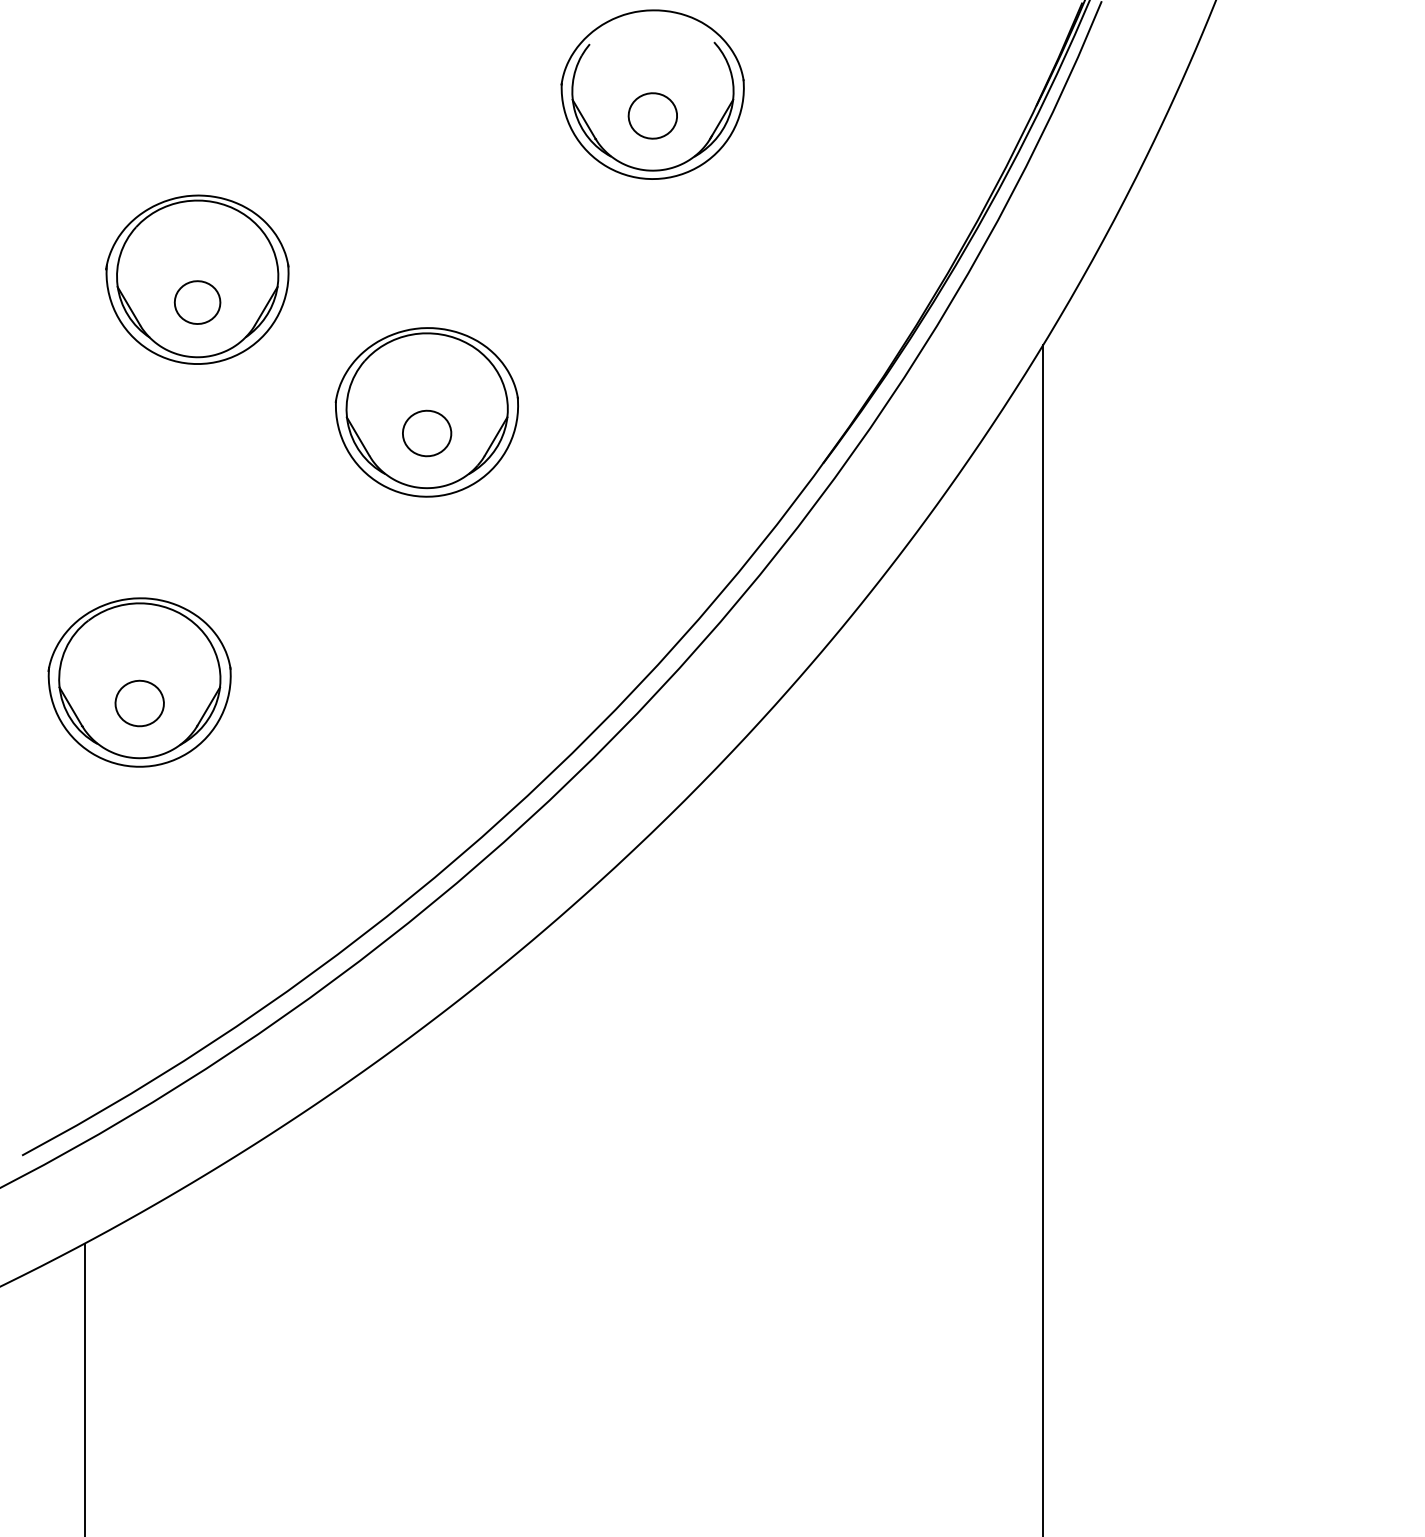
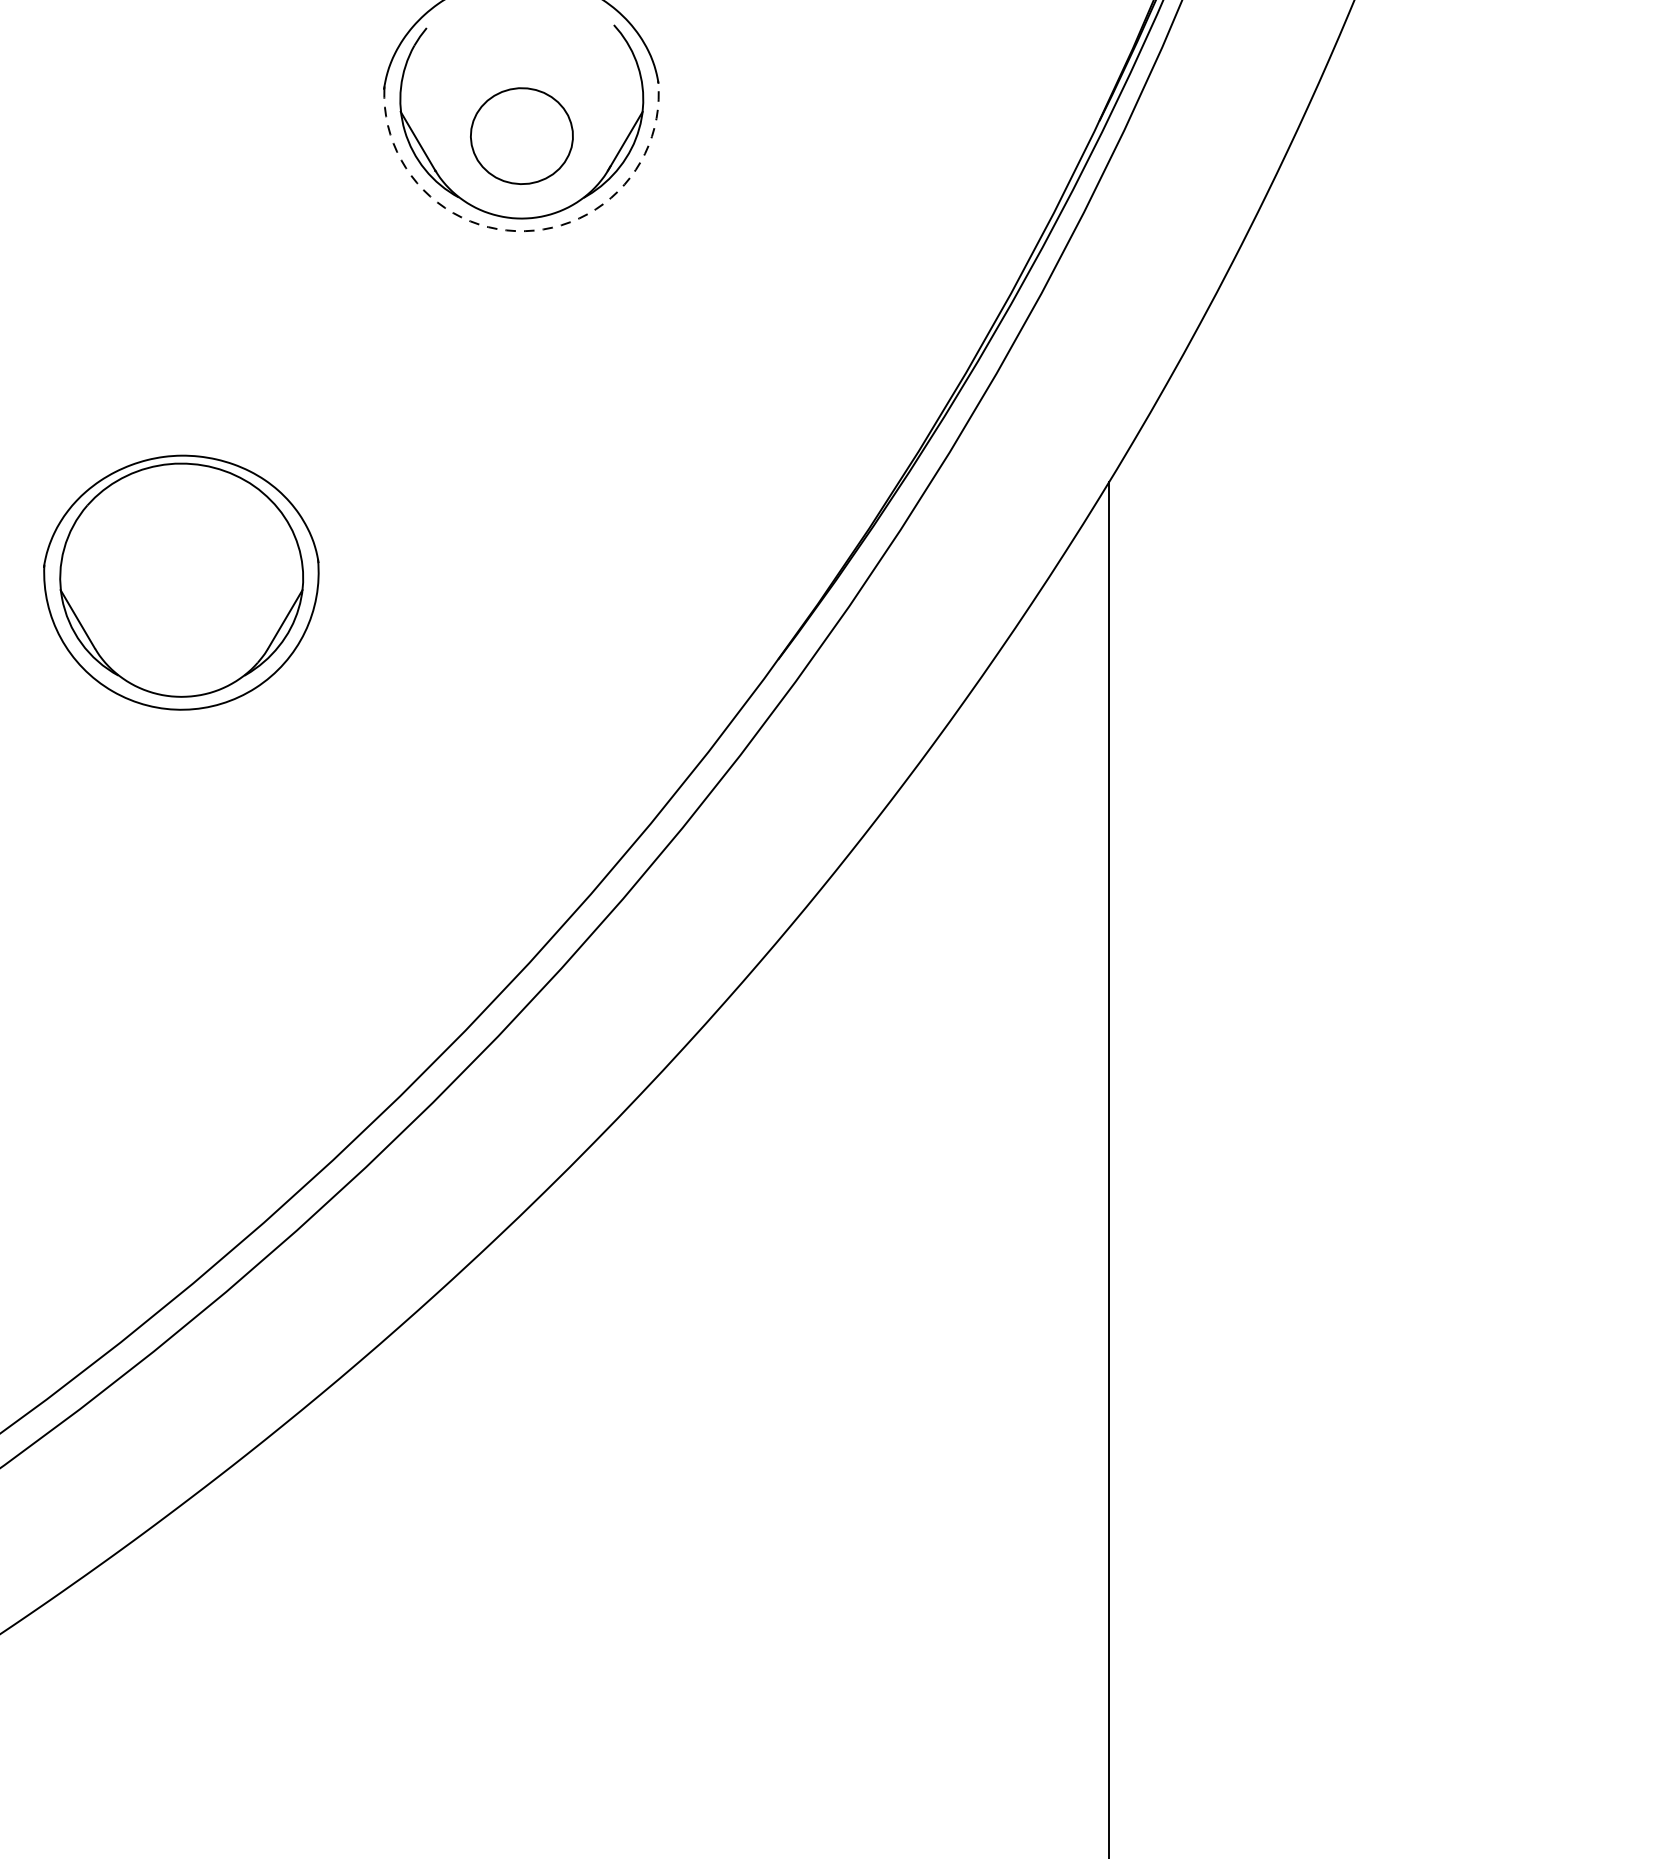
part: (652, 115) -> (521, 135), size x1.4
arc: (655, 179) -> (525, 231), solid -> dashed
part: (427, 433) -> (182, 614), removed

